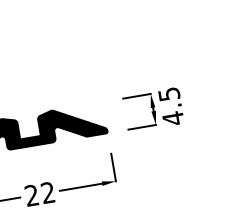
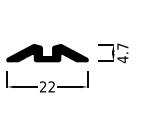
text: (168, 94) -> (122, 46), 4.5 -> 4.7

